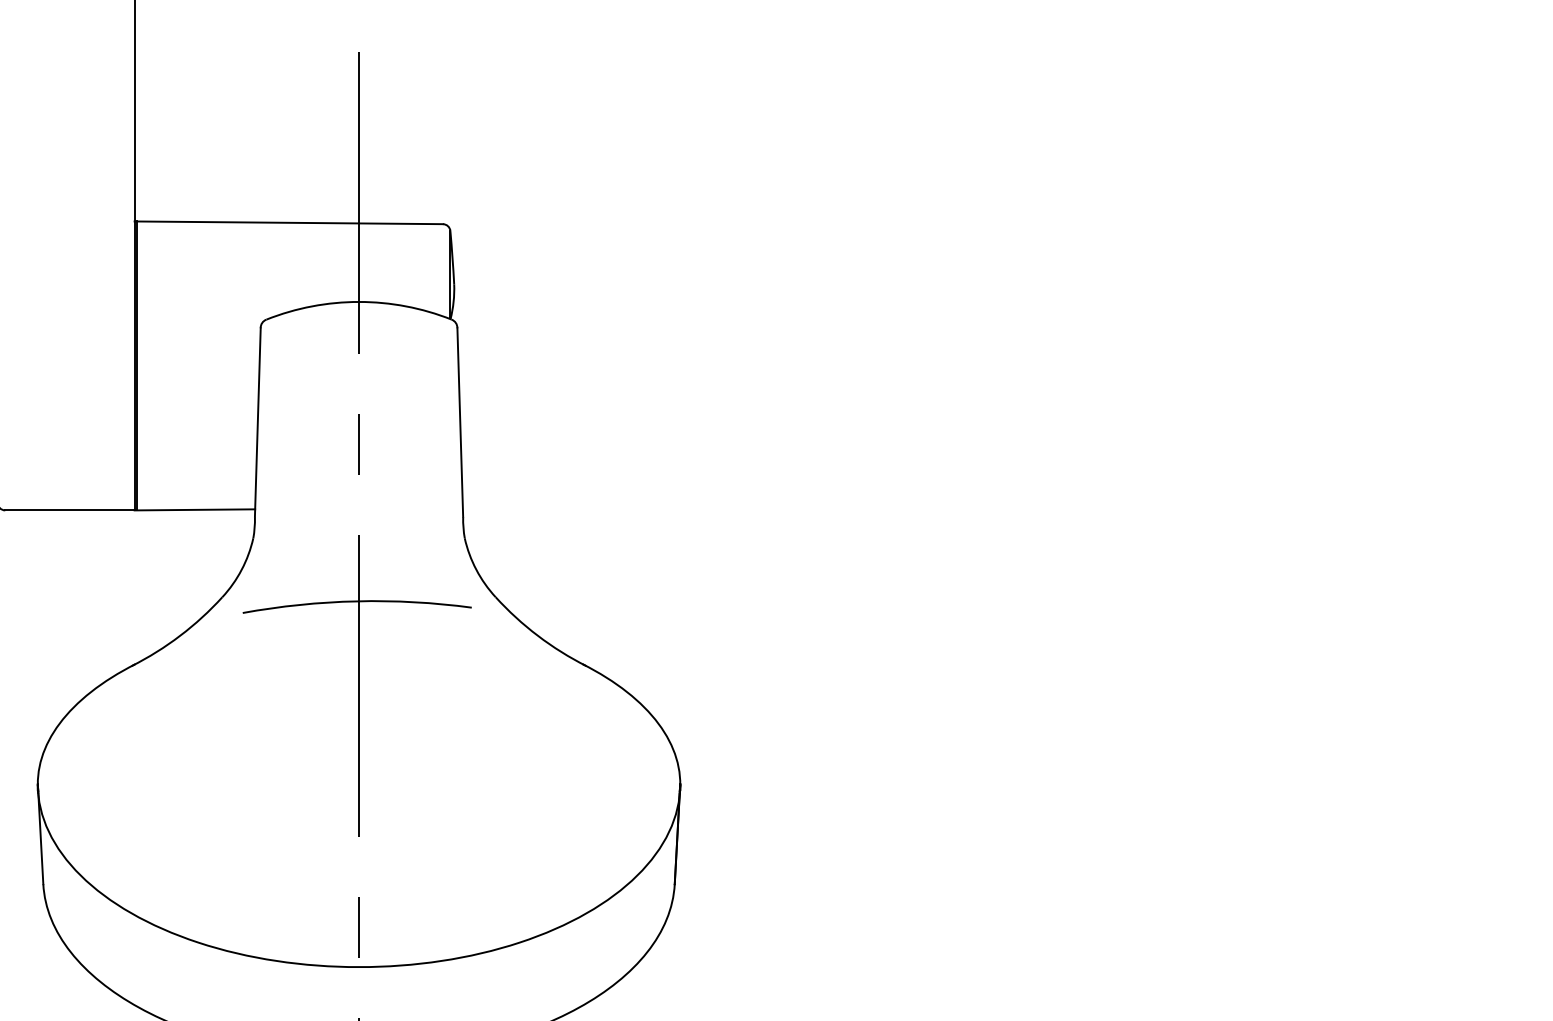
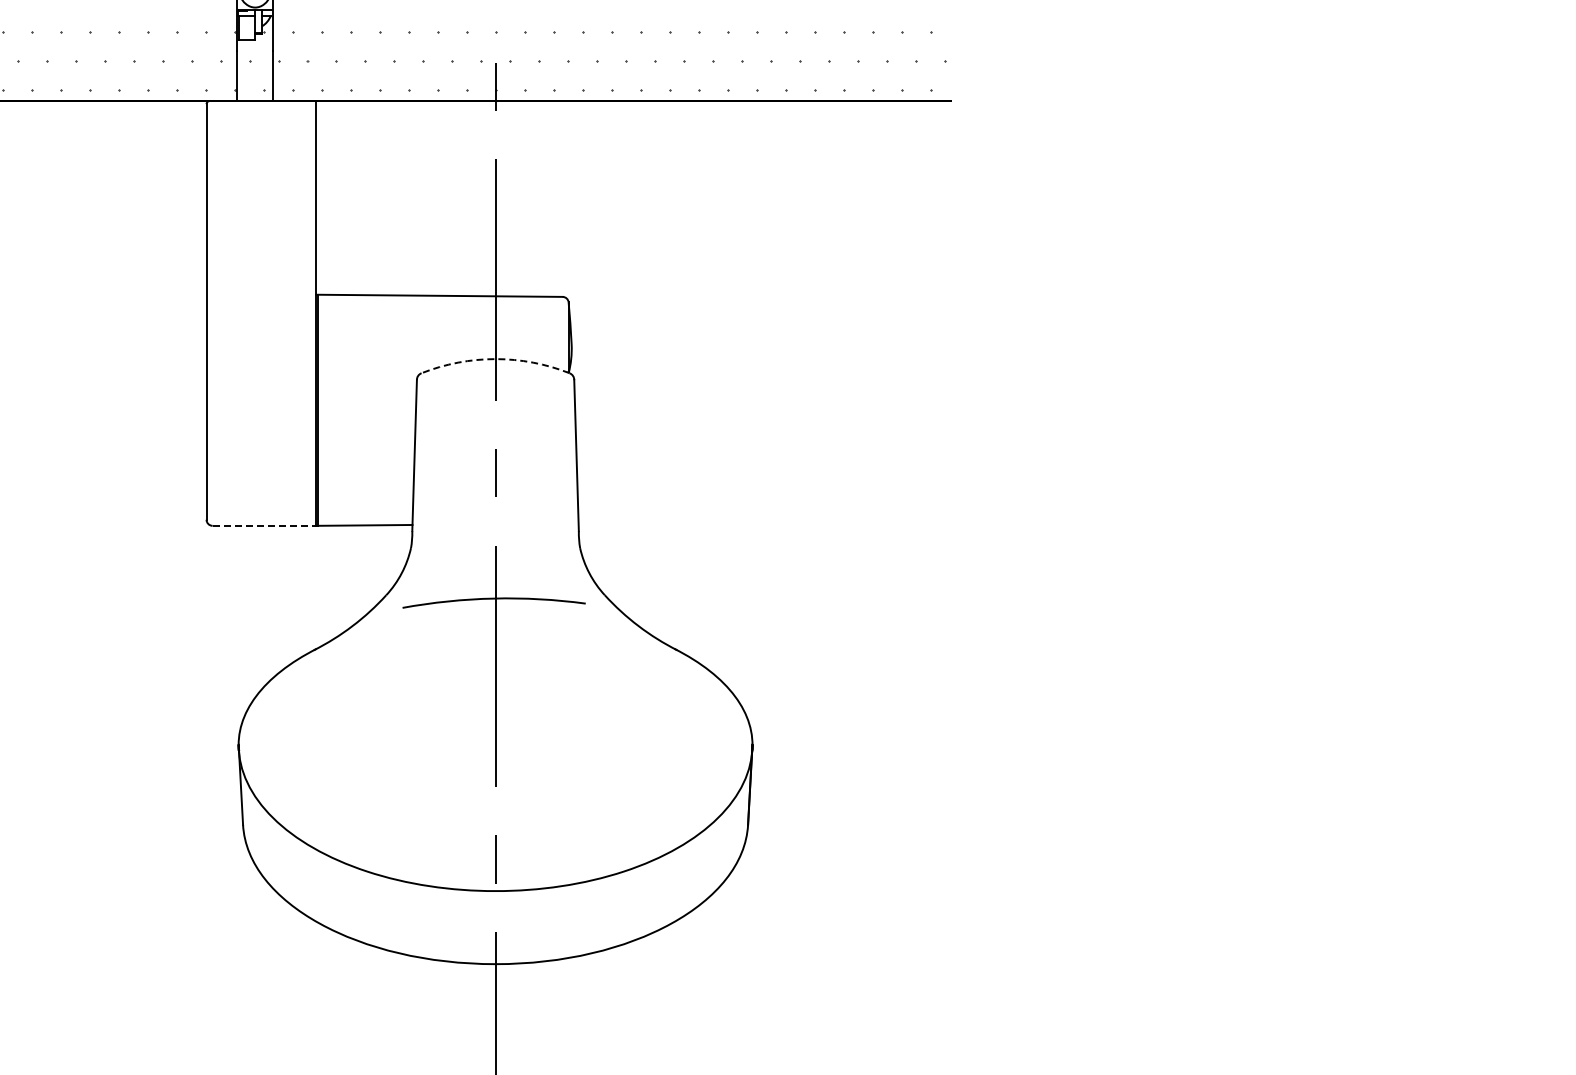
arc: (358, 302) -> (495, 359), solid -> dashed
line: (70, 509) -> (264, 525), solid -> dashed

